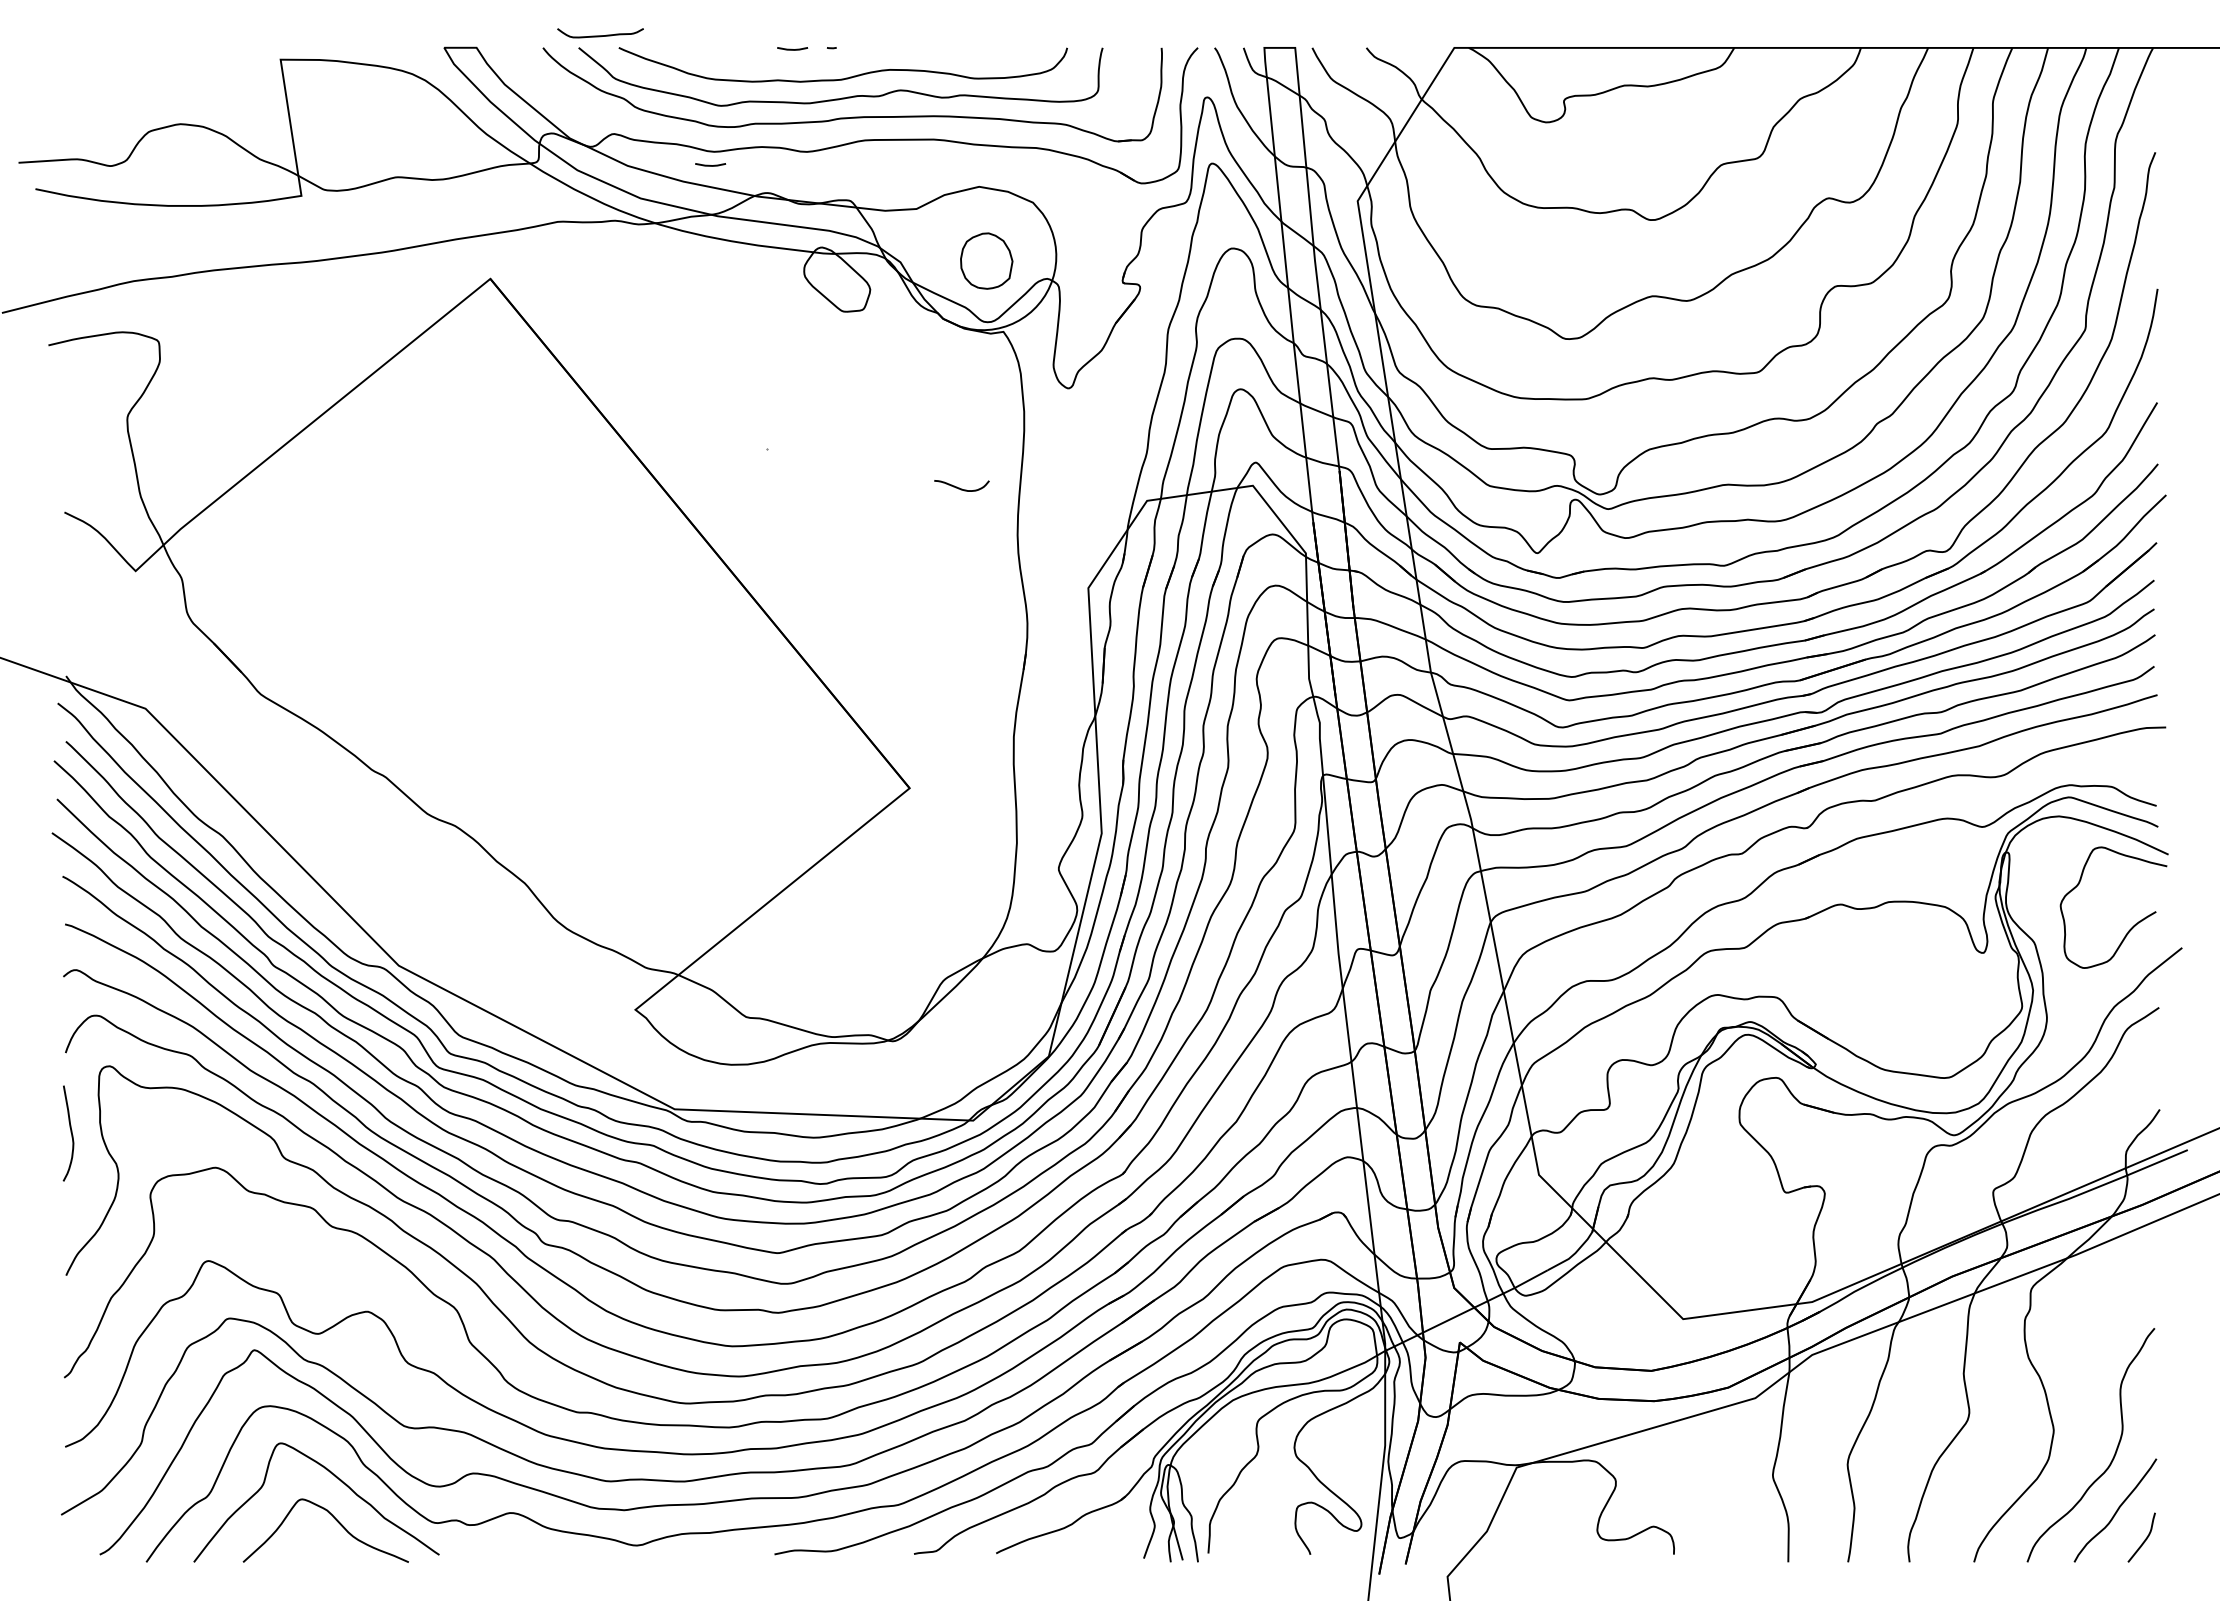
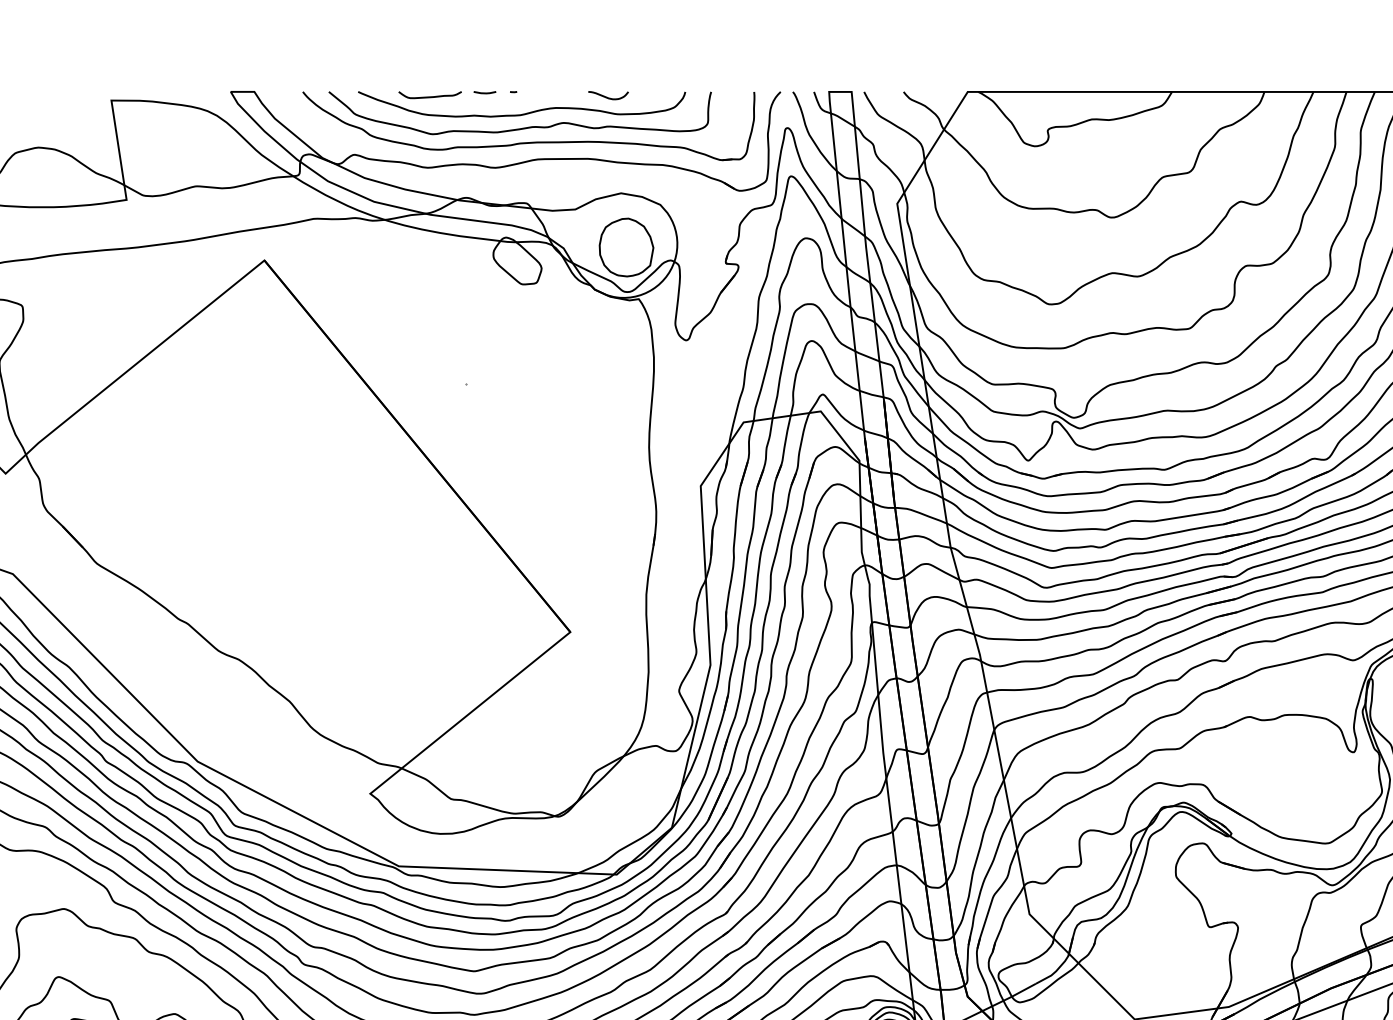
curve: (600, 35) -> (430, 96), moved
line: (709, 164) -> (424, 177), removed
part: (986, 260) -> (626, 247), size x1.43
curve: (959, 487) -> (606, 96), moved

